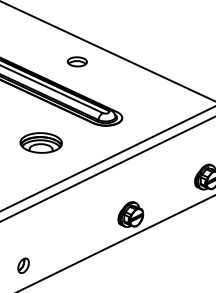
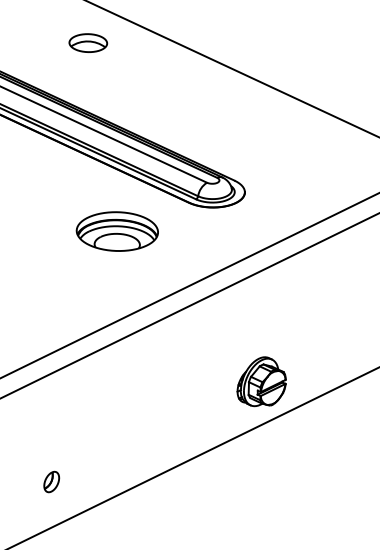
part: (76, 61) -> (86, 42), moved
part: (40, 142) -> (116, 230), moved
part: (23, 265) -> (51, 481), size x0.71

